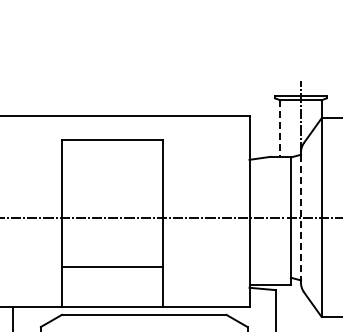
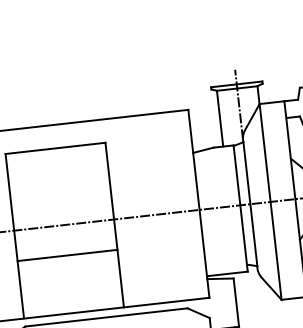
line: (280, 129) -> (220, 119), dashed -> solid
line: (301, 217) -> (250, 204), dashed -> solid
line: (111, 267) -> (66, 255), moved

